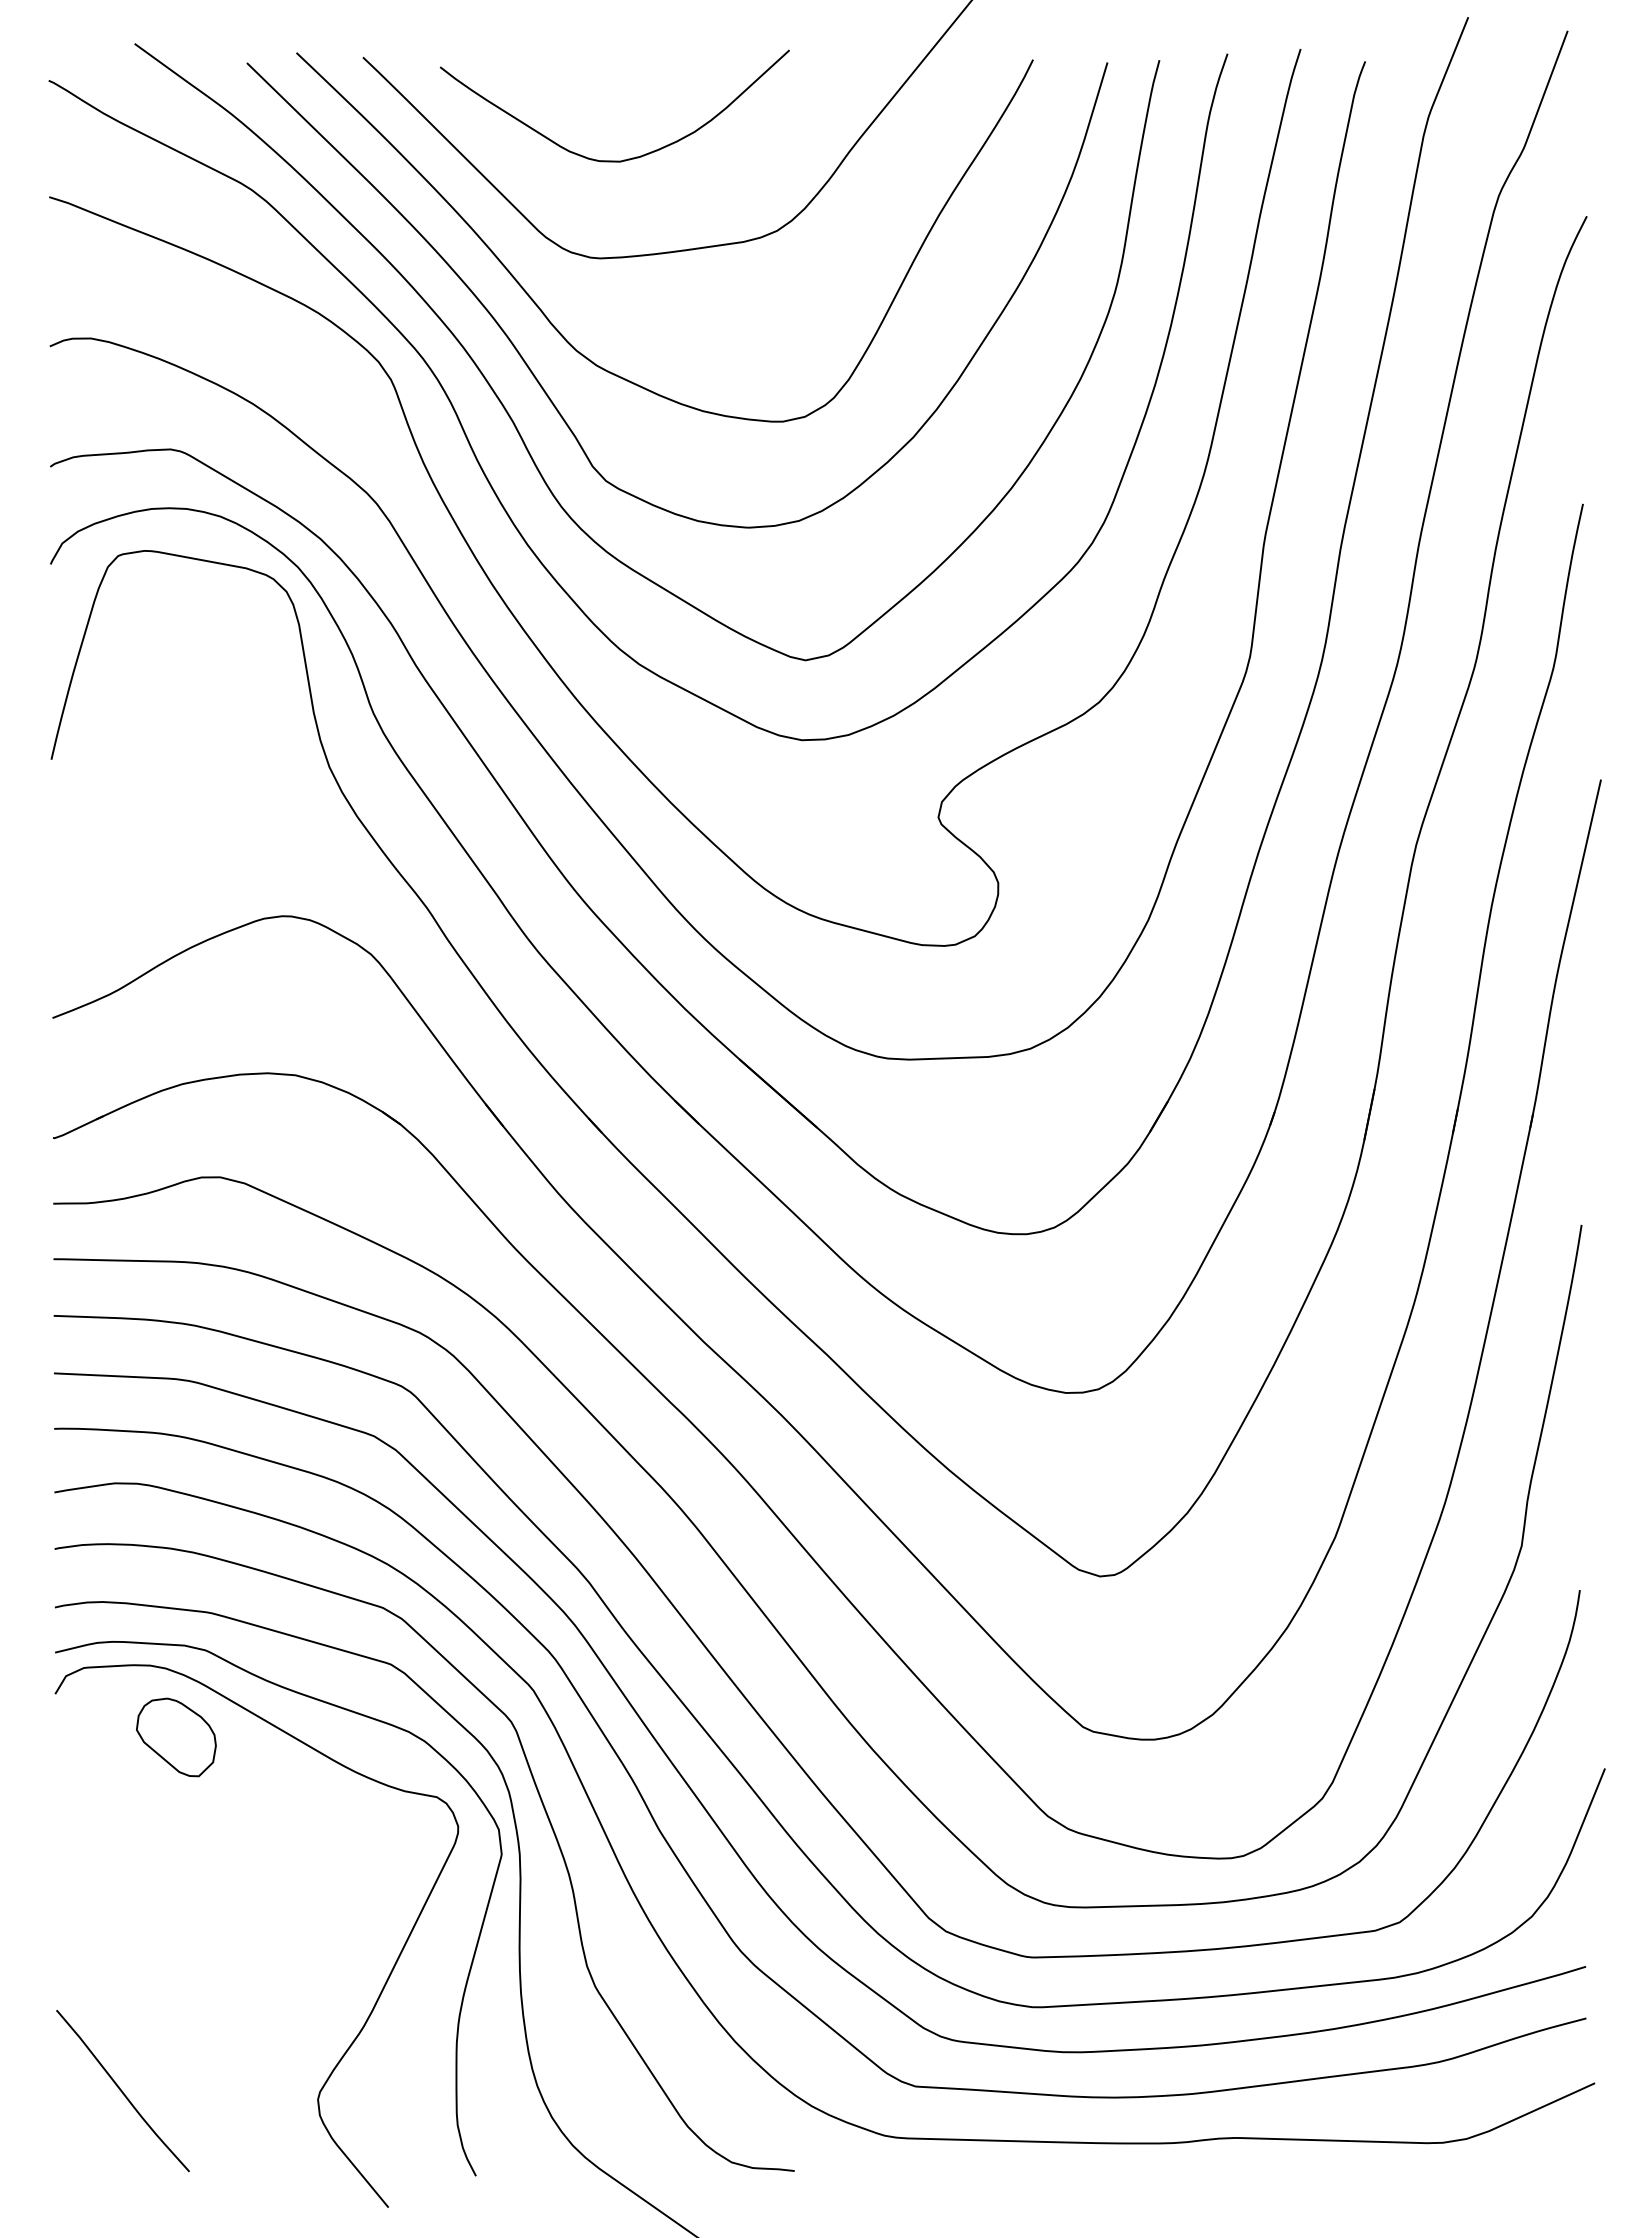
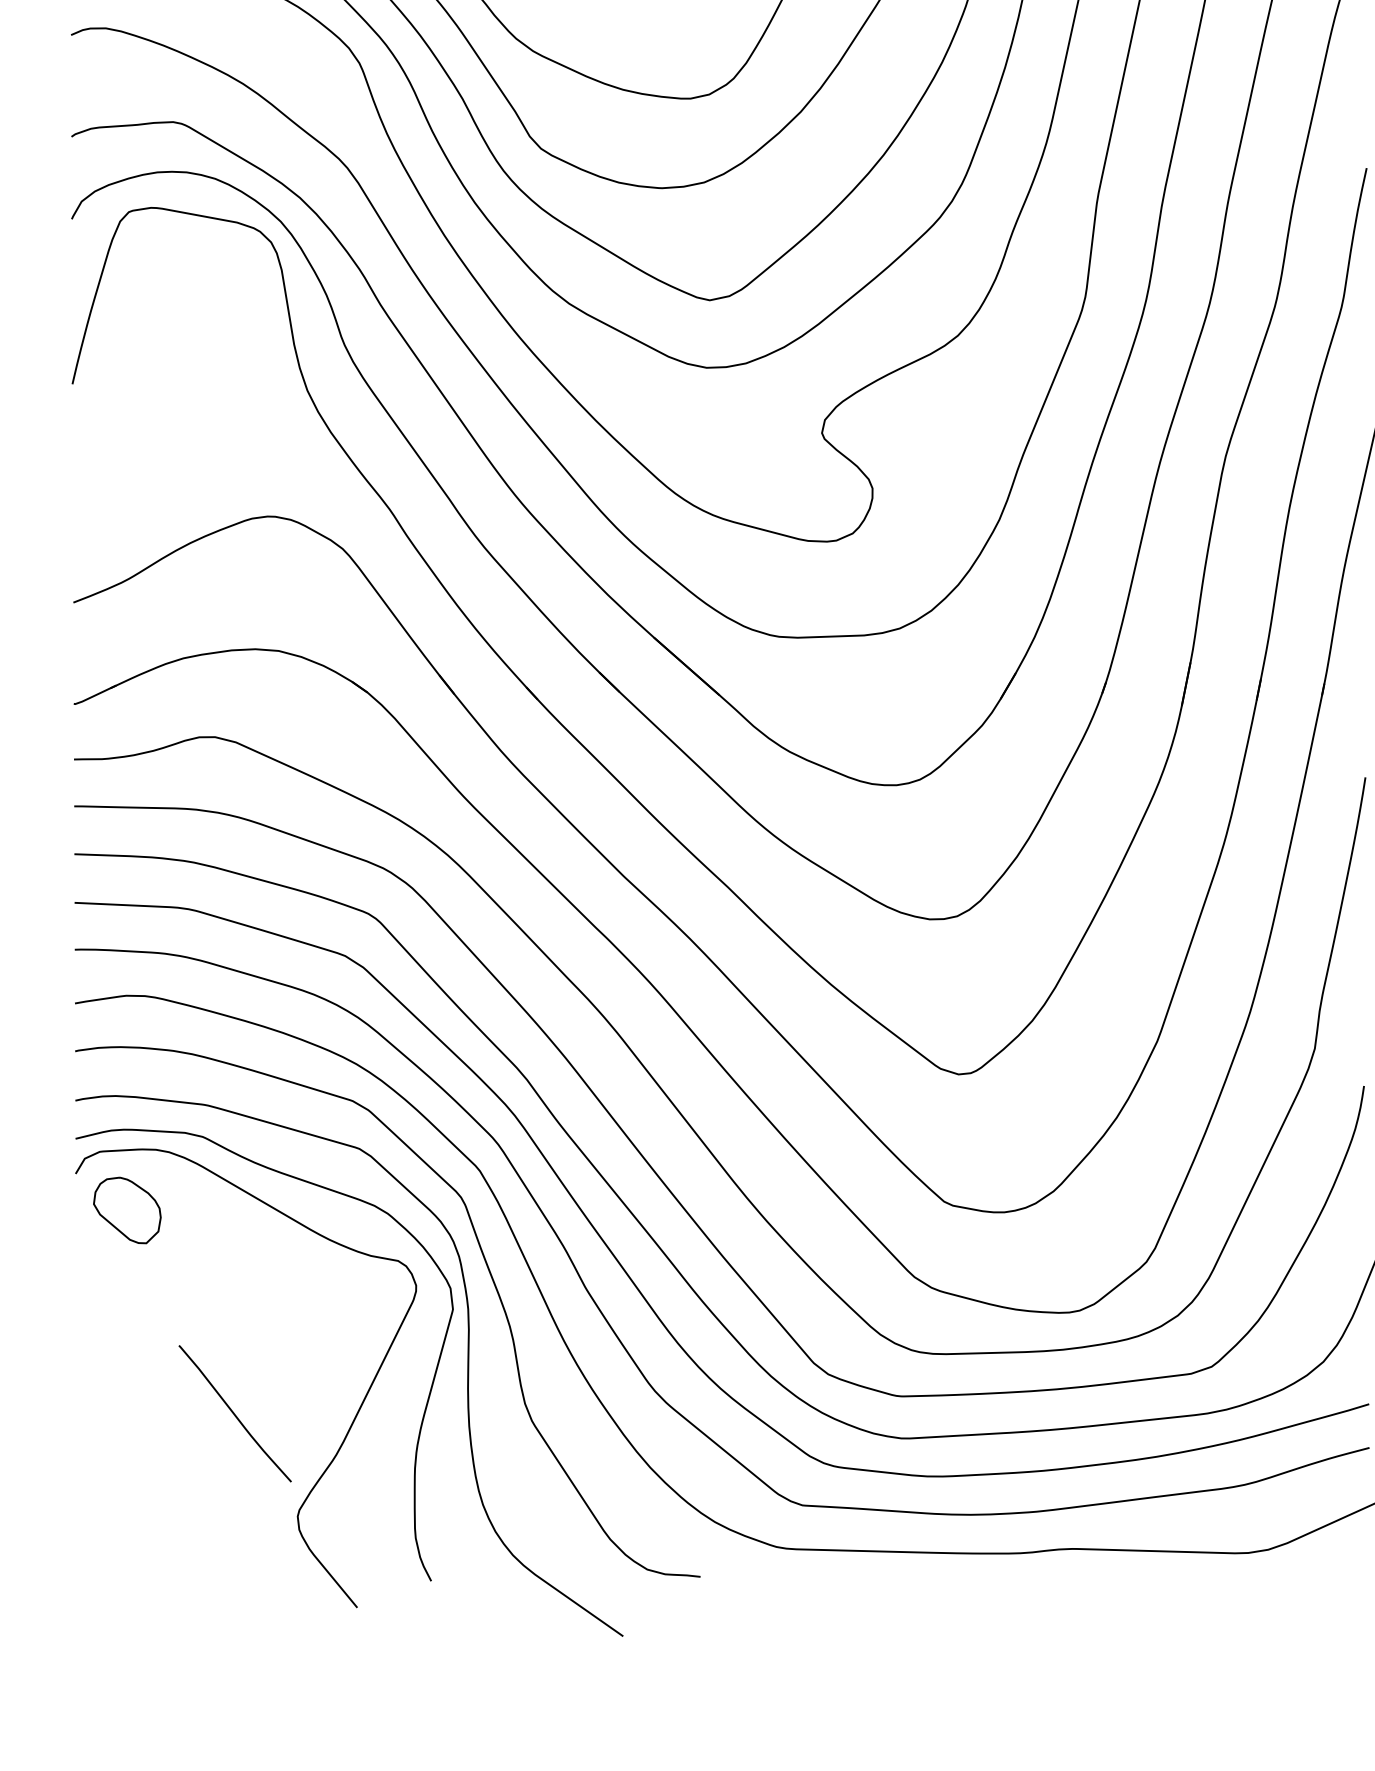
part: (176, 1737) -> (127, 1210), moved
curve: (122, 2091) -> (234, 1414), moved

